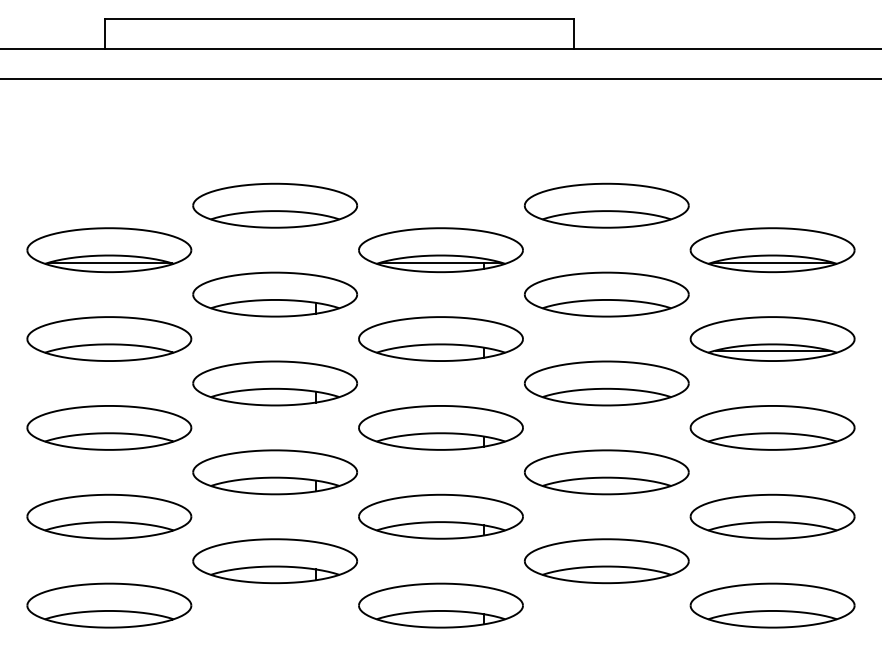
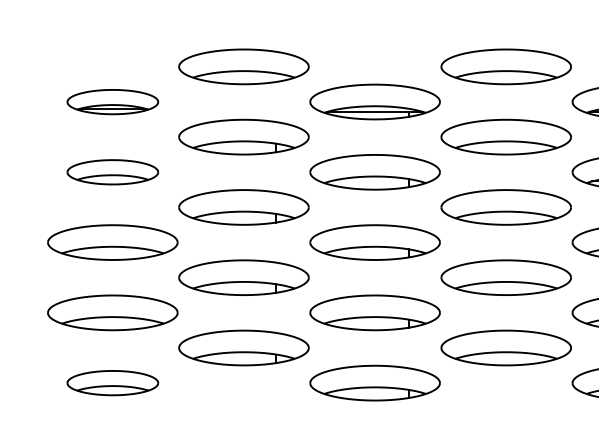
part: (109, 250) -> (112, 102), size x0.7
part: (109, 338) -> (112, 171), size x0.7
part: (109, 605) -> (112, 383), size x0.7

